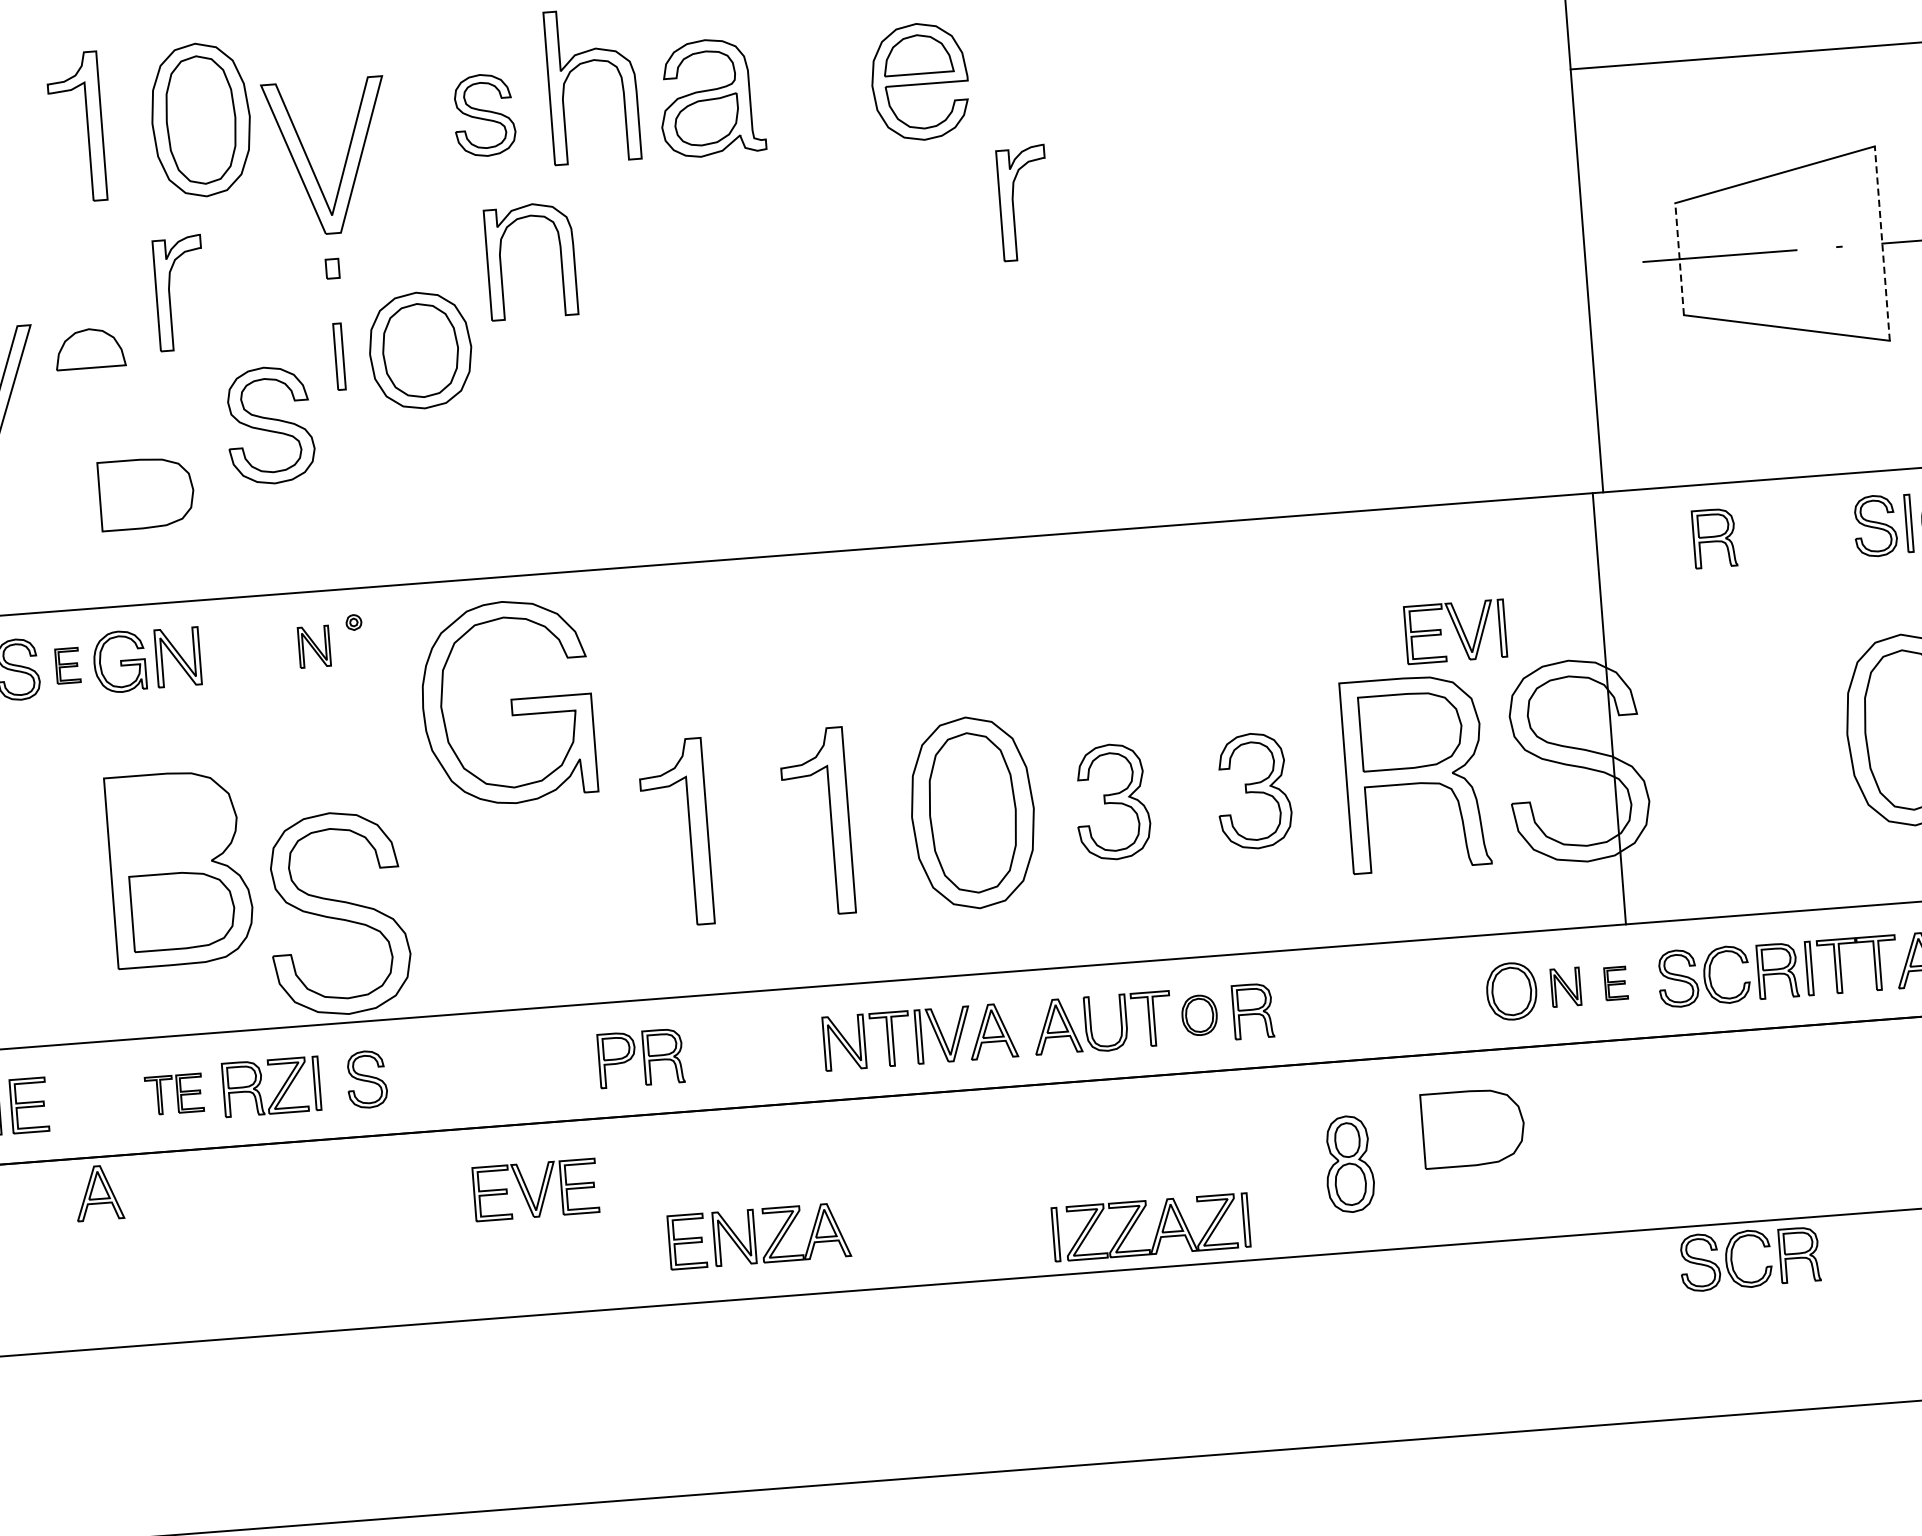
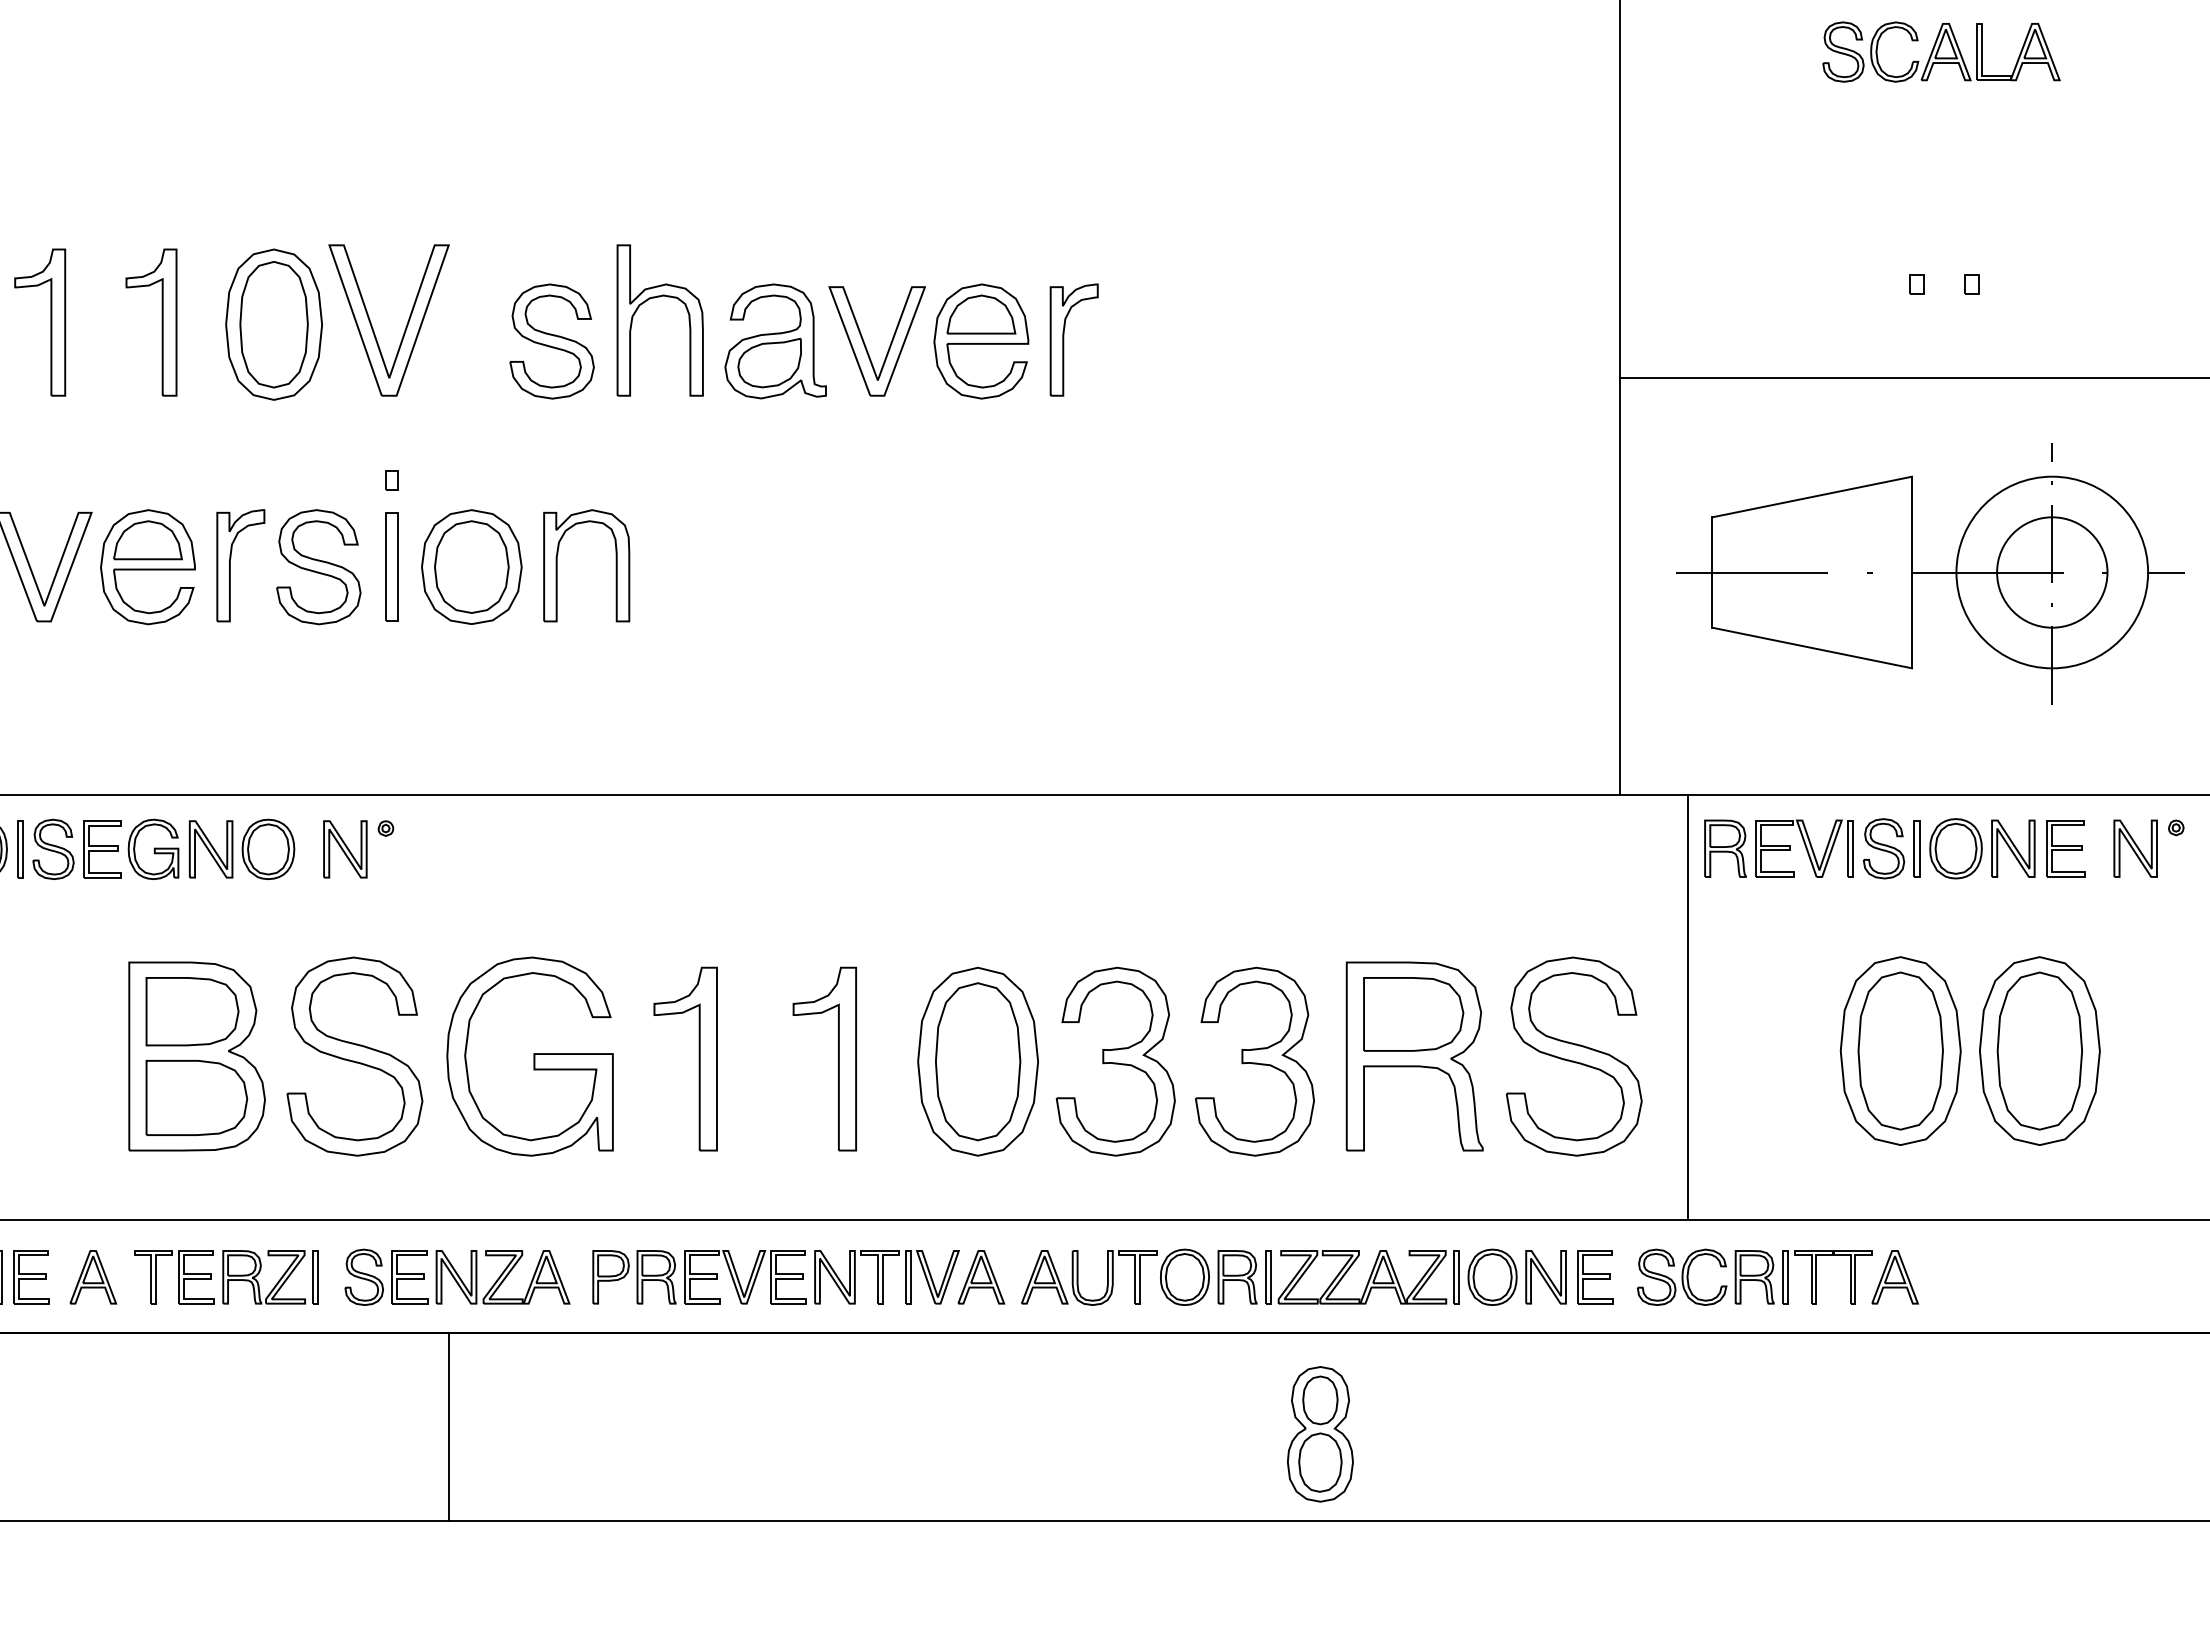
part: (803, 95) -> (866, 346), added
part: (483, 115) -> (551, 341), size x1.43
part: (310, 163) -> (372, 325), moved
part: (1014, 203) -> (1064, 339), moved
line: (1882, 243) -> (1912, 572), dashed -> solid
line: (1679, 259) -> (1712, 572), dashed -> solid
part: (501, 263) -> (557, 565), moved
part: (169, 293) -> (230, 565), moved
part: (339, 356) -> (391, 566), size x1.67
part: (91, 376) -> (147, 567), added
part: (269, 425) -> (318, 567), moved
part: (146, 493) -> (192, 1011), moved
part: (1455, 631) -> (1804, 848), moved
part: (314, 646) -> (345, 849), size x1.43
part: (236, 652) -> (268, 849), added
part: (67, 665) -> (102, 849), size x1.67
part: (506, 702) -> (529, 1056), moved
line: (1609, 708) -> (1687, 1007), moved
part: (1253, 791) -> (1254, 1061), size x1.67
part: (1112, 801) -> (1115, 1061), size x1.67
part: (338, 913) -> (354, 1056), moved
part: (1616, 983) -> (1595, 1277), size x1.67
part: (1565, 987) -> (1545, 1277), size x1.43
part: (1199, 1014) -> (1184, 1276), size x1.43
part: (174, 1094) -> (174, 1277), size x1.43
part: (1473, 1128) -> (1444, 1408), removed
part: (1349, 1164) -> (1320, 1434), size x1.43
part: (535, 1190) -> (745, 1277), moved
part: (99, 1193) -> (93, 1277), moved
line: (465, 1225) -> (449, 1427), added
part: (1157, 1229) -> (1368, 1279), moved
part: (758, 1236) -> (480, 1277), moved
part: (1732, 1254) -> (1689, 1551), removed

